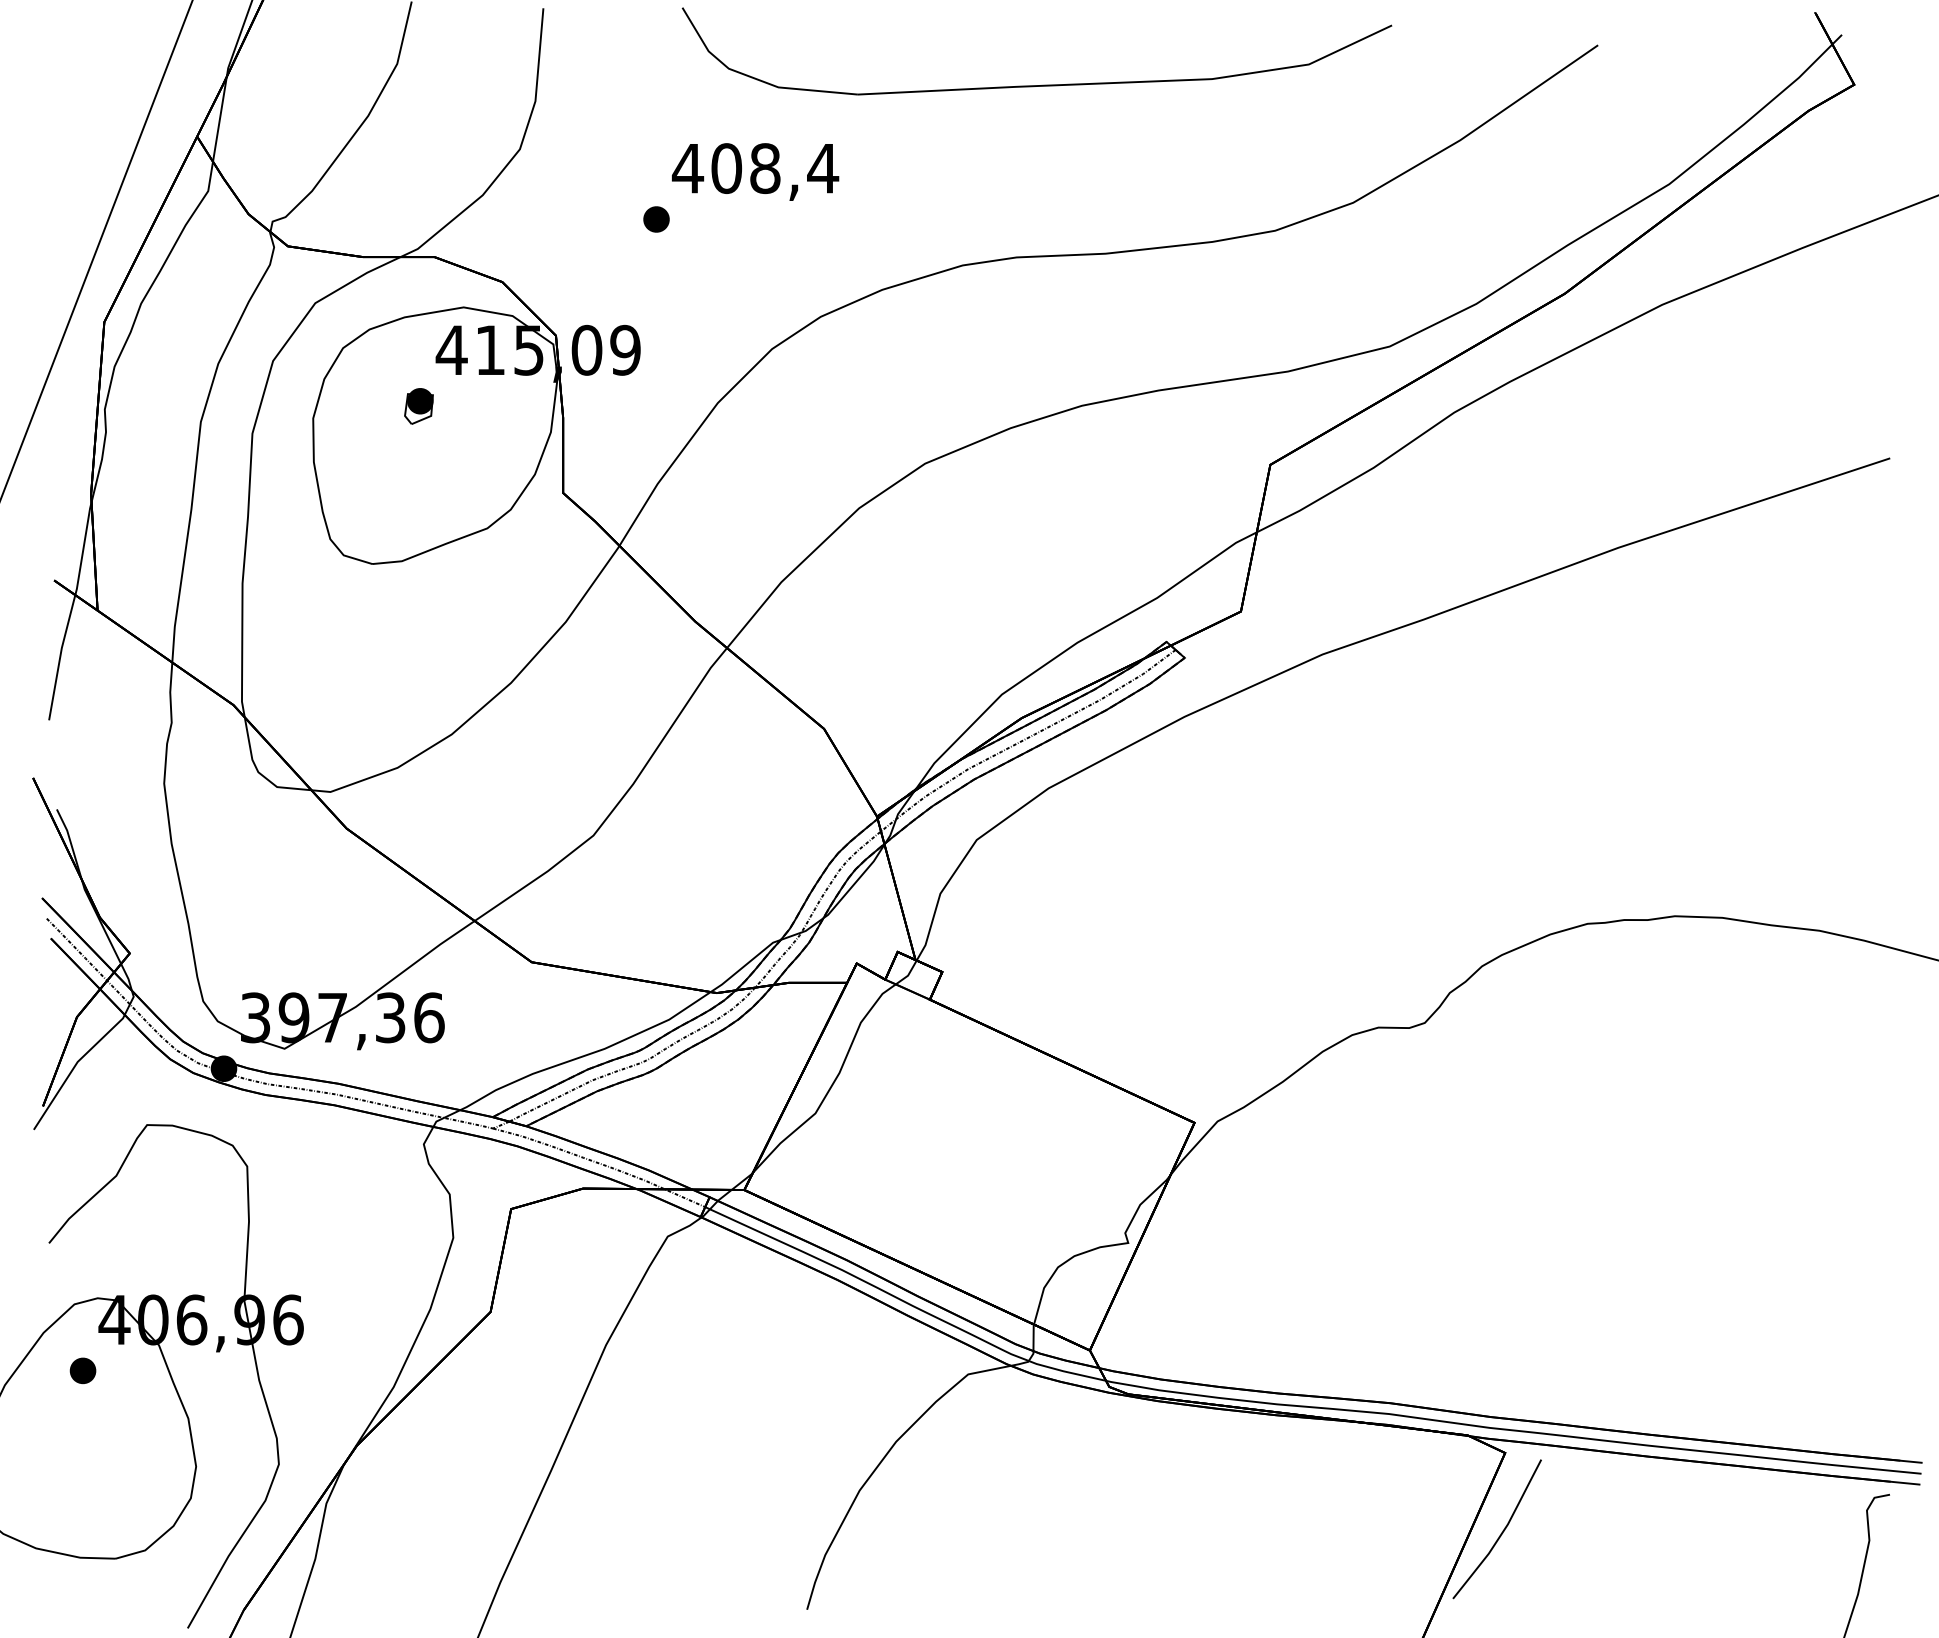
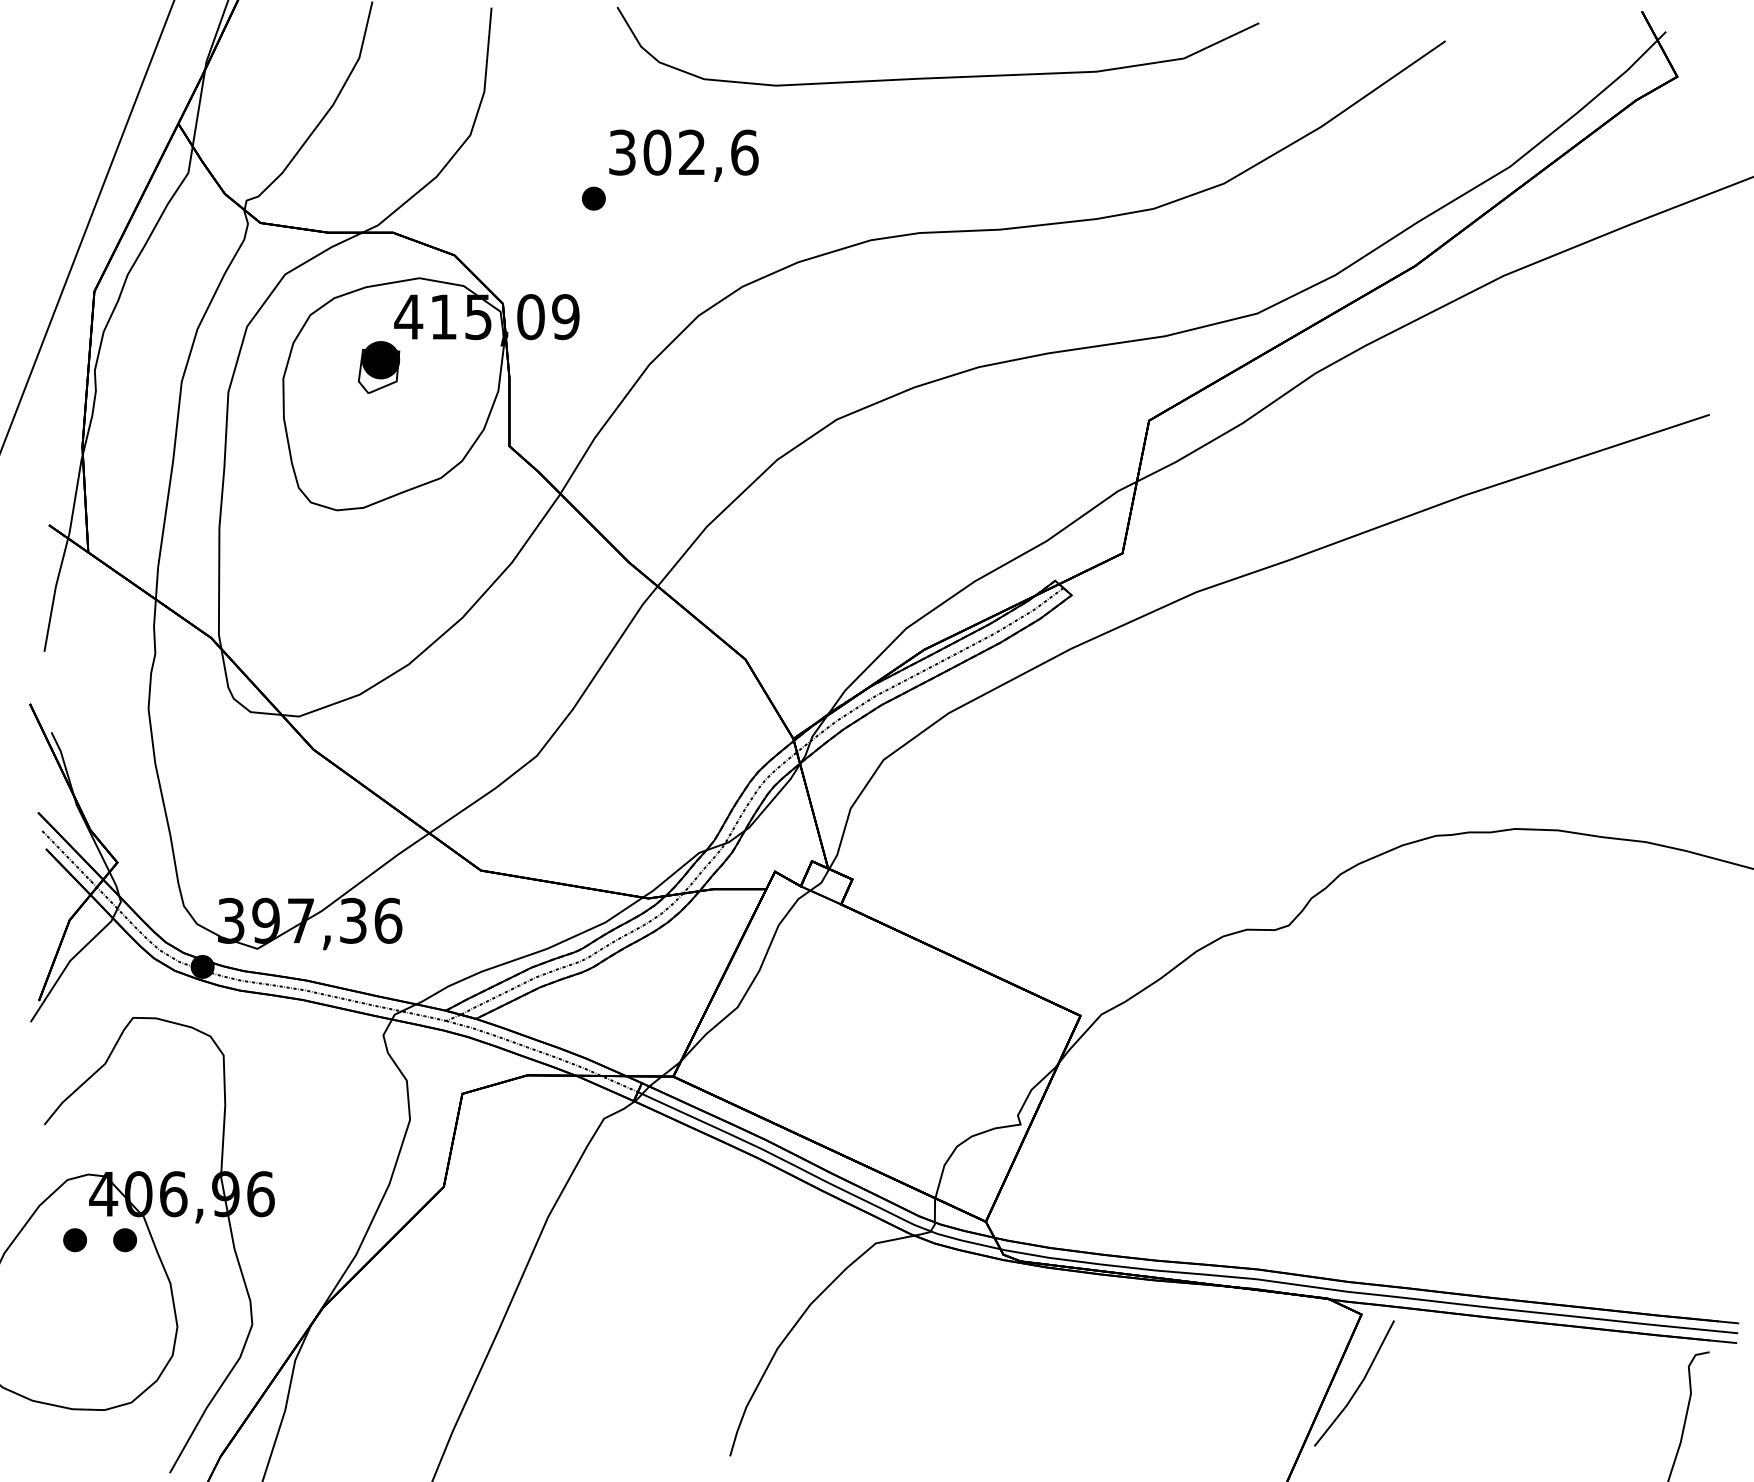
text: (755, 168) -> (683, 152), 408,4 -> 302,6
part: (418, 406) -> (378, 367), size x1.6
part: (137, 1371) -> (124, 1240), added

